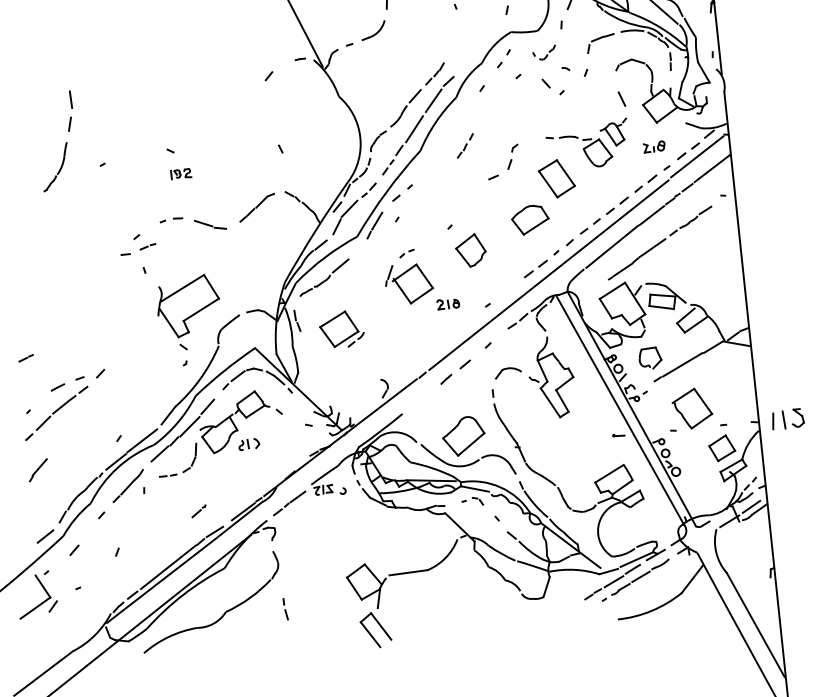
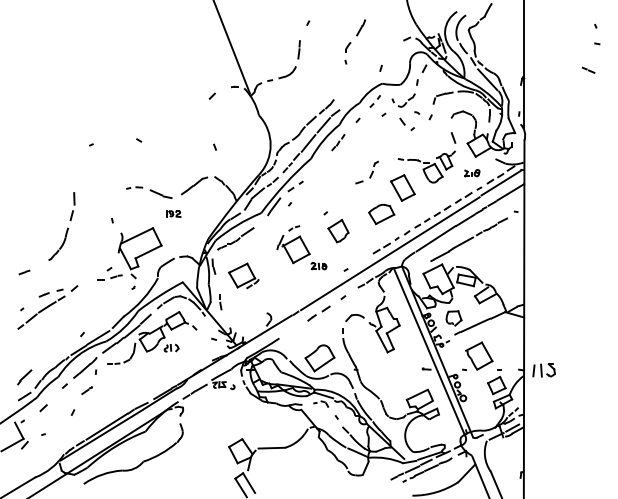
part: (544, 52) -> (403, 100), size x1.43
part: (56, 141) -> (61, 226), moved
part: (465, 145) -> (338, 142), moved
part: (180, 173) -> (173, 213), moved
part: (137, 243) -> (109, 273), moved
line: (38, 470) -> (24, 377), moved
line: (198, 511) -> (86, 390), moved
line: (285, 609) -> (220, 302), moved

